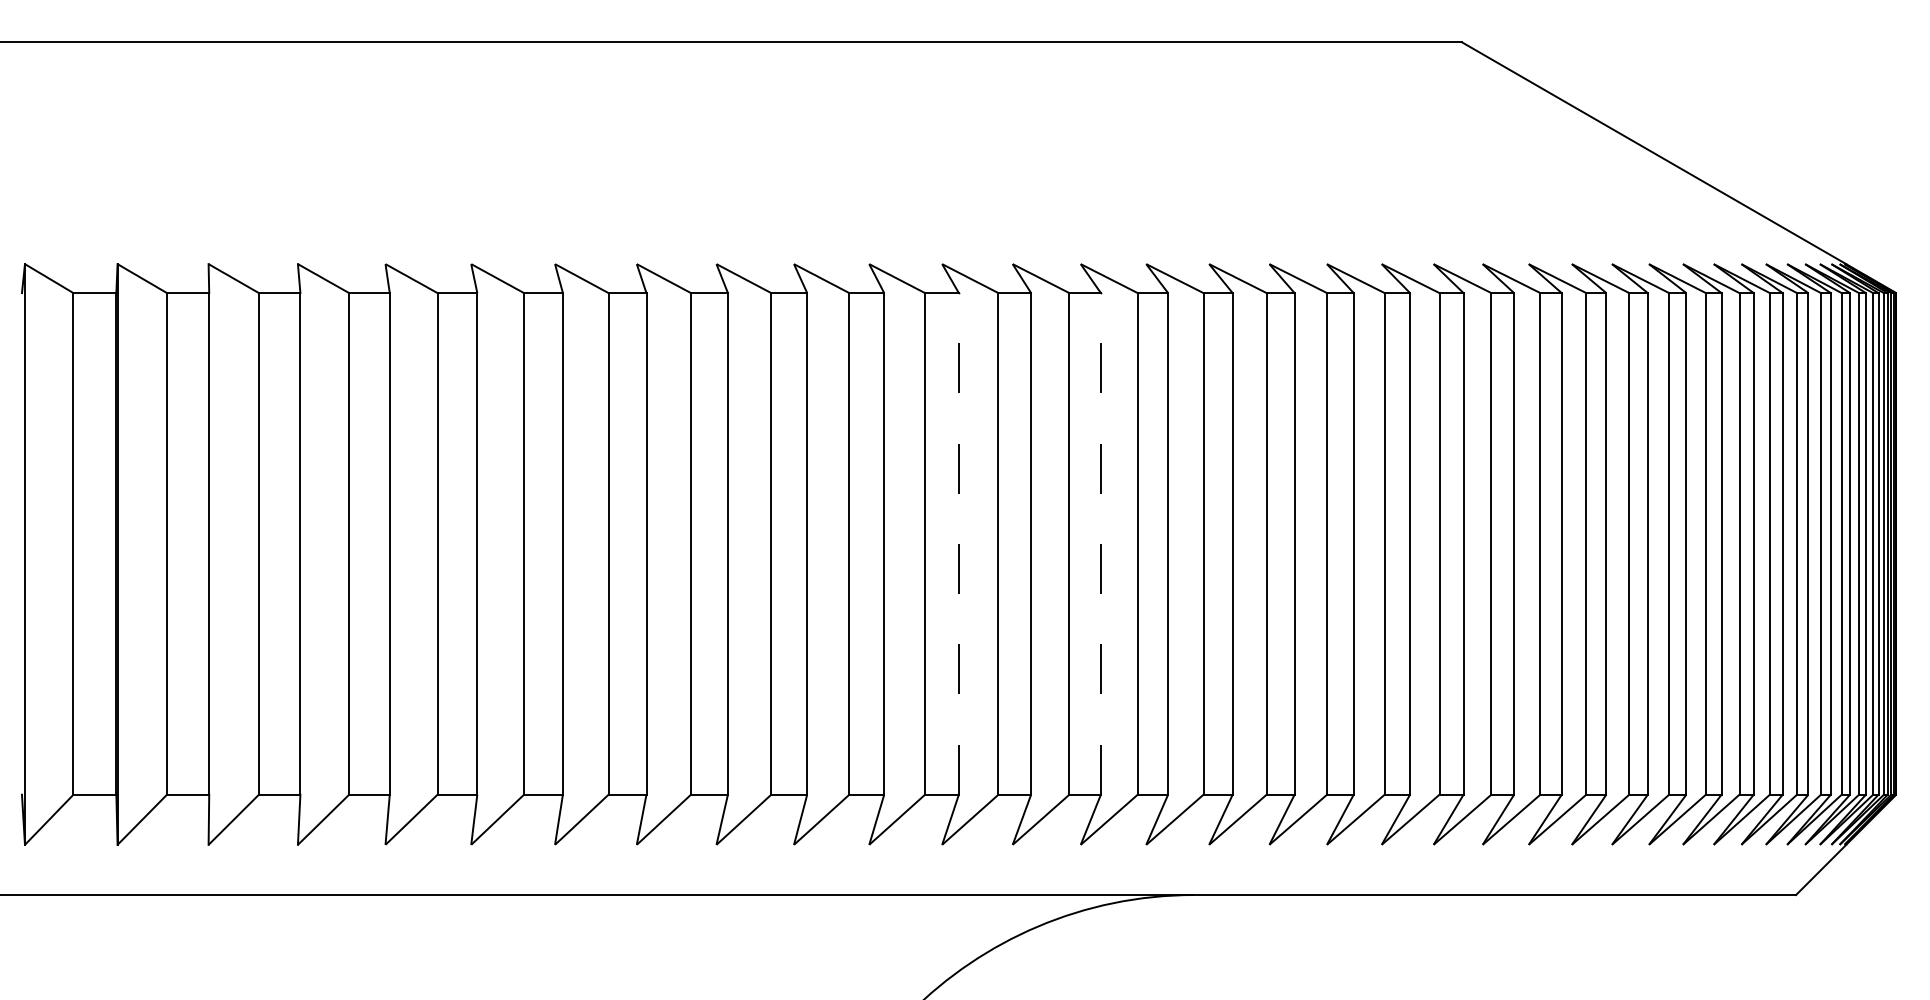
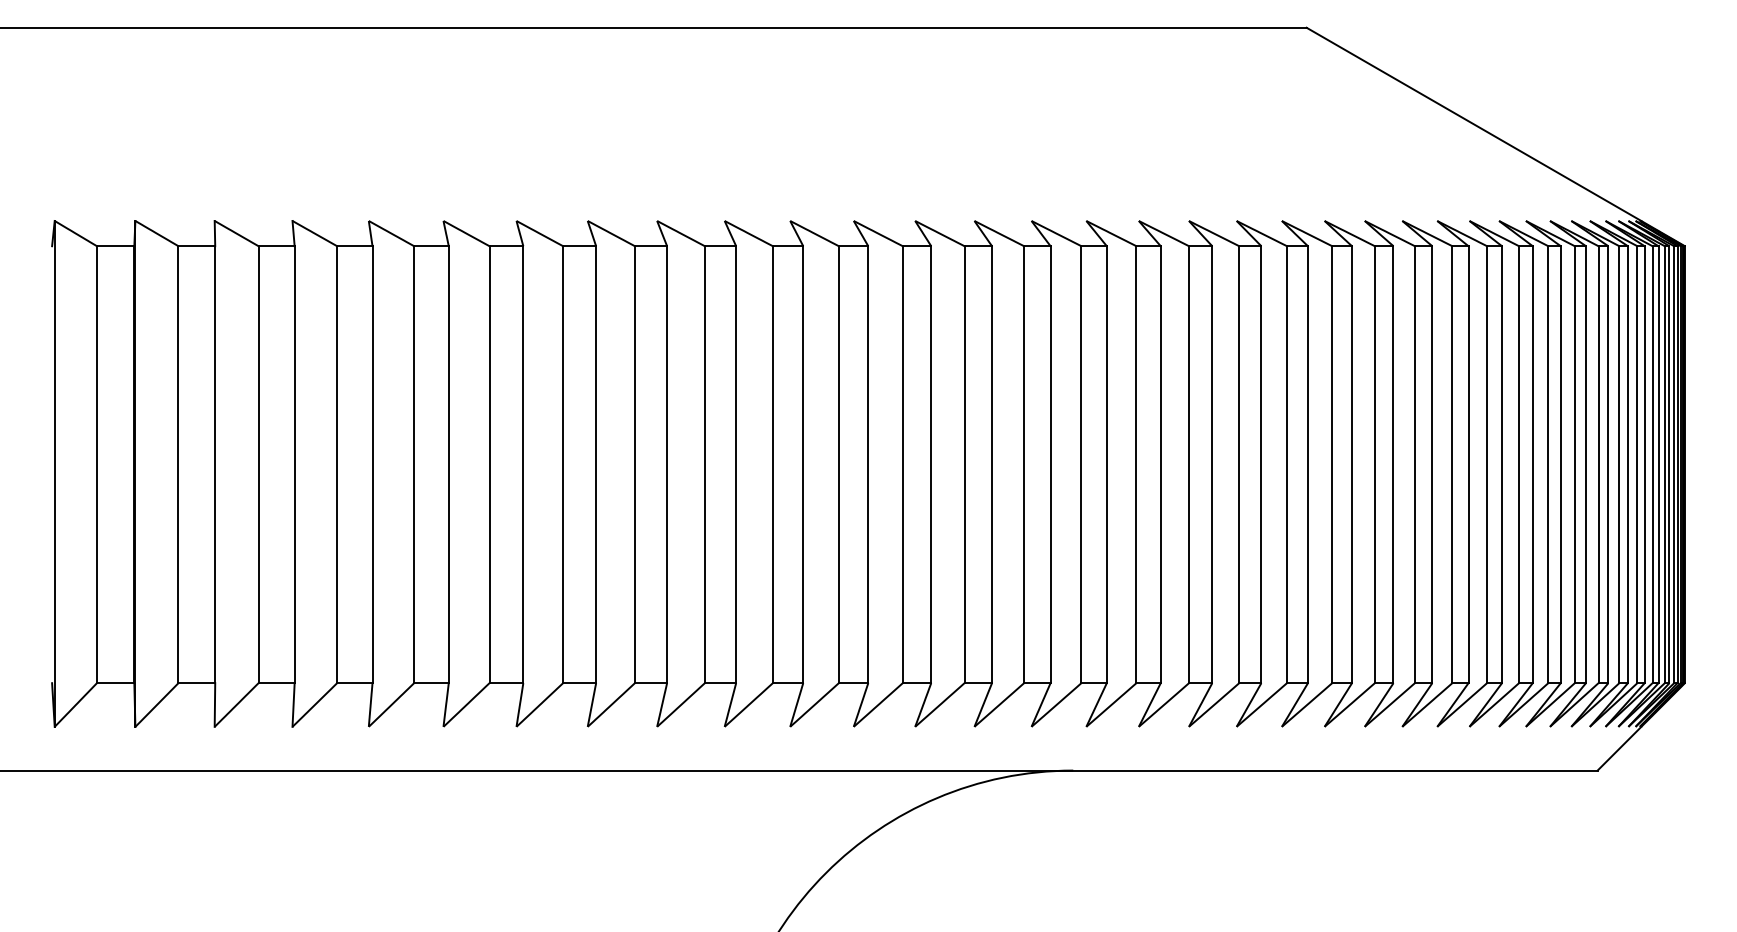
line: (959, 543) -> (868, 464), dashed -> solid
line: (1101, 543) -> (992, 464), dashed -> solid

